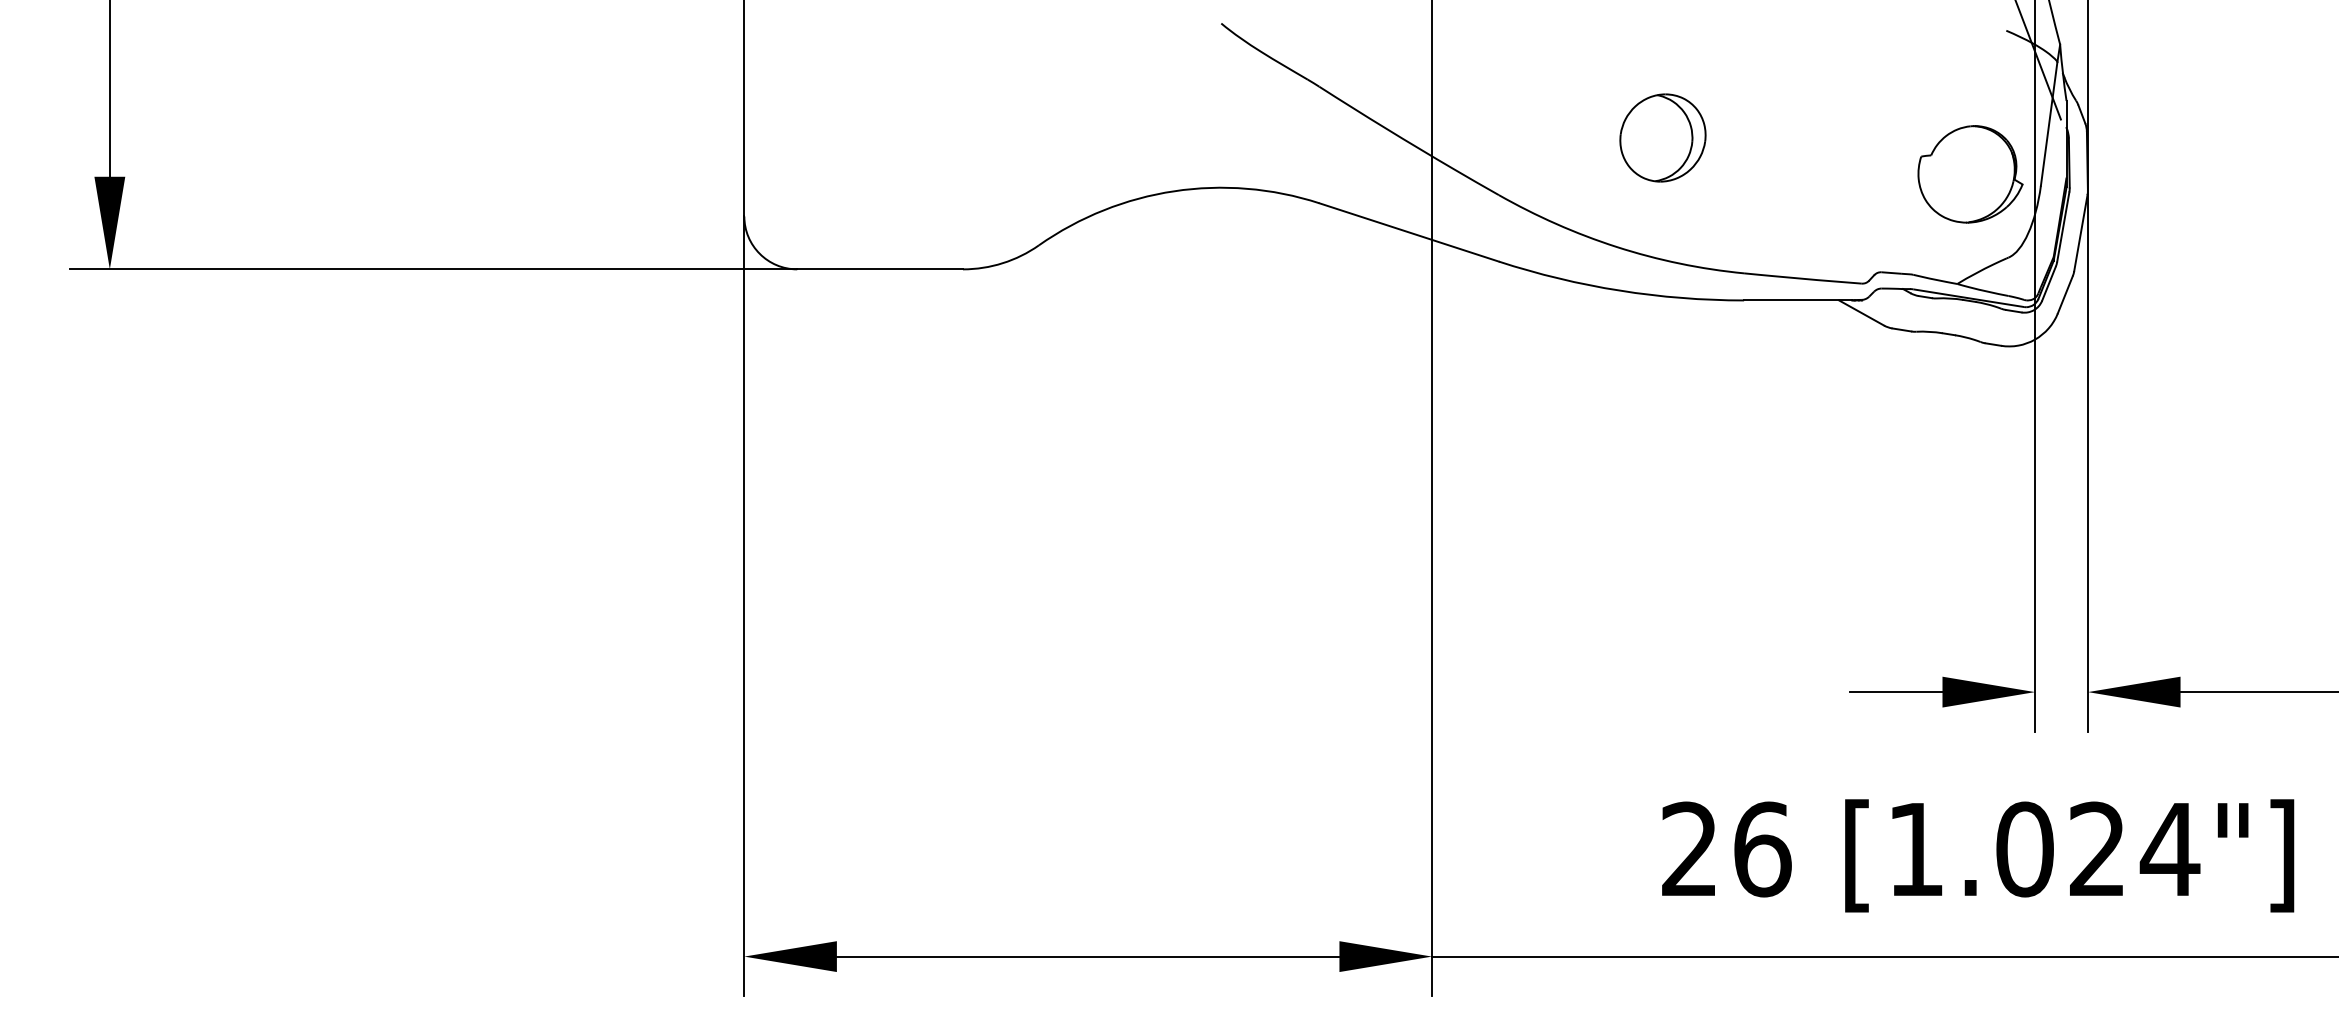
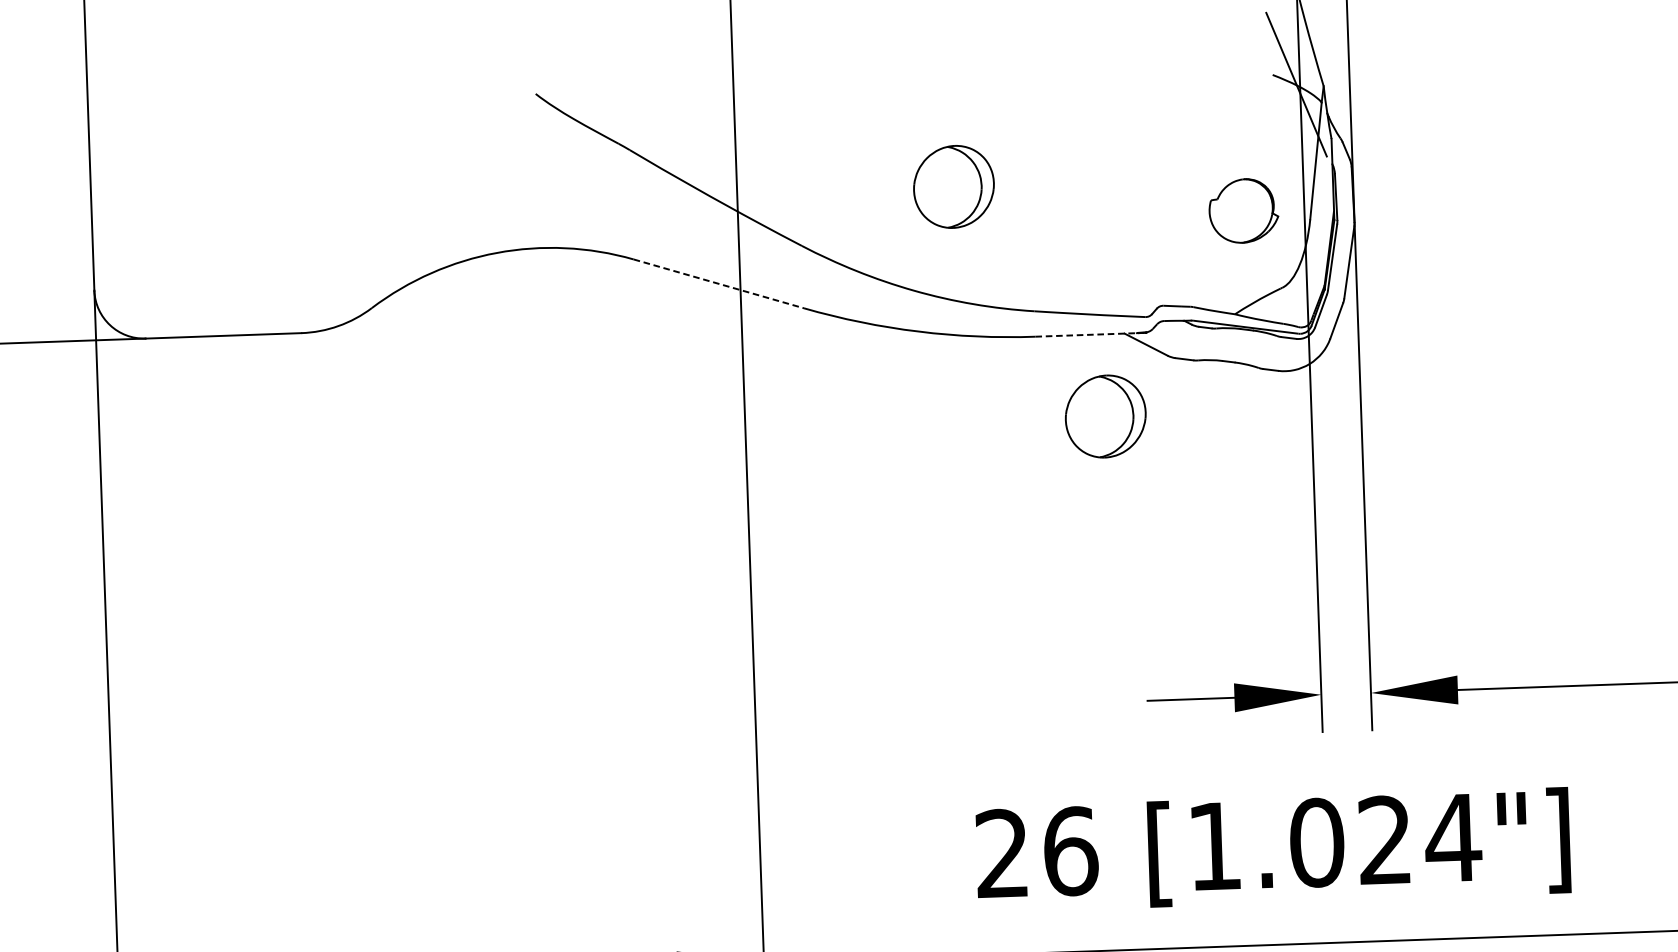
part: (1970, 174) -> (1243, 211), size x0.7
line: (1409, 232) -> (719, 283), solid -> dashed
line: (1798, 300) -> (1086, 334), solid -> dashed
part: (1815, 387) -> (1105, 416), added

